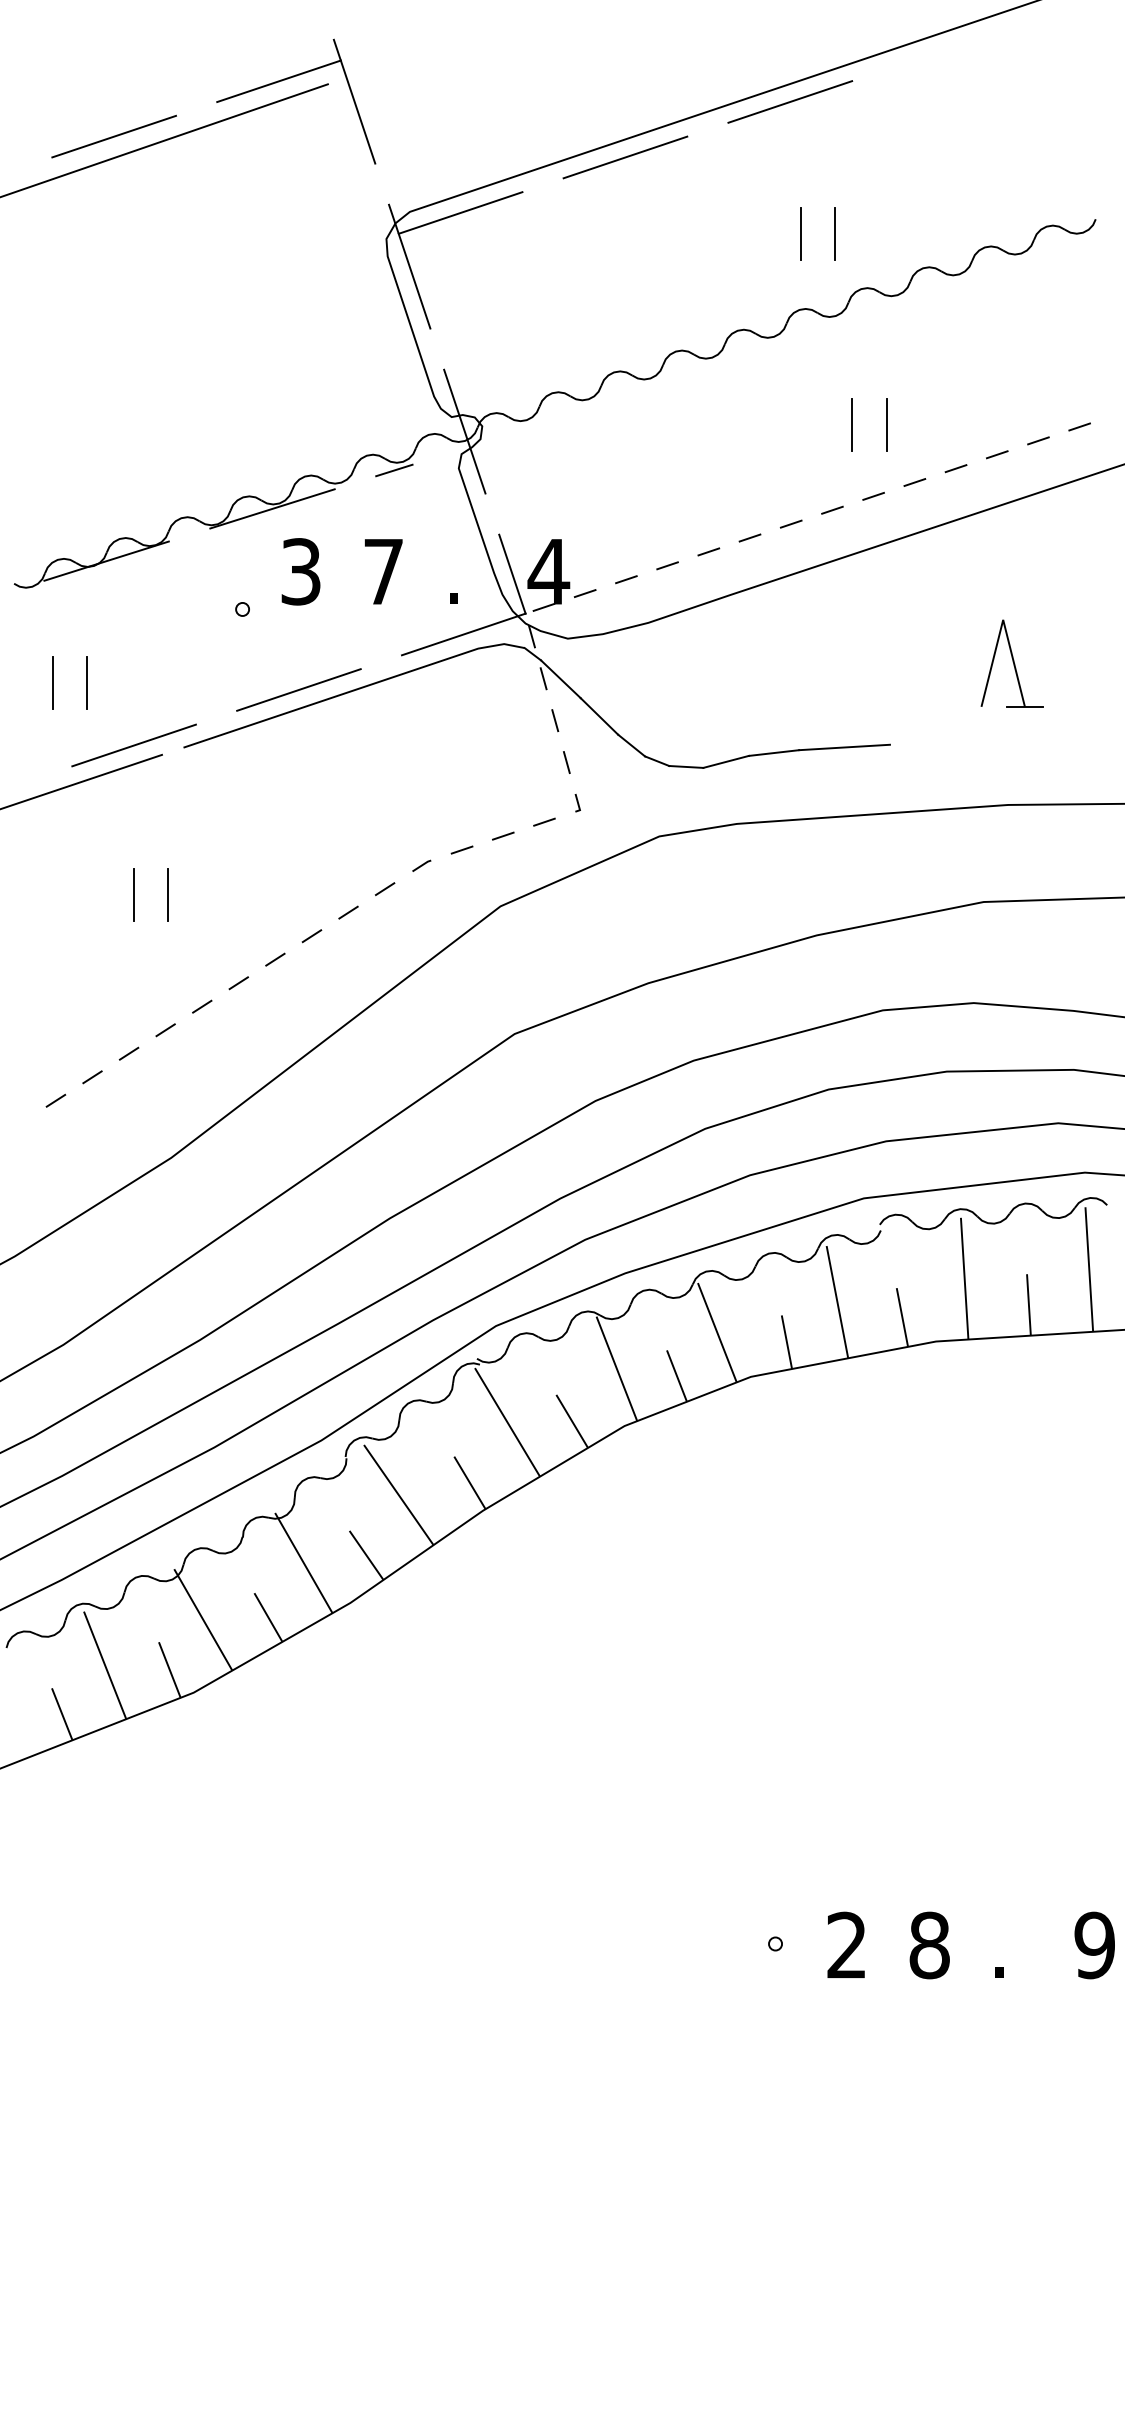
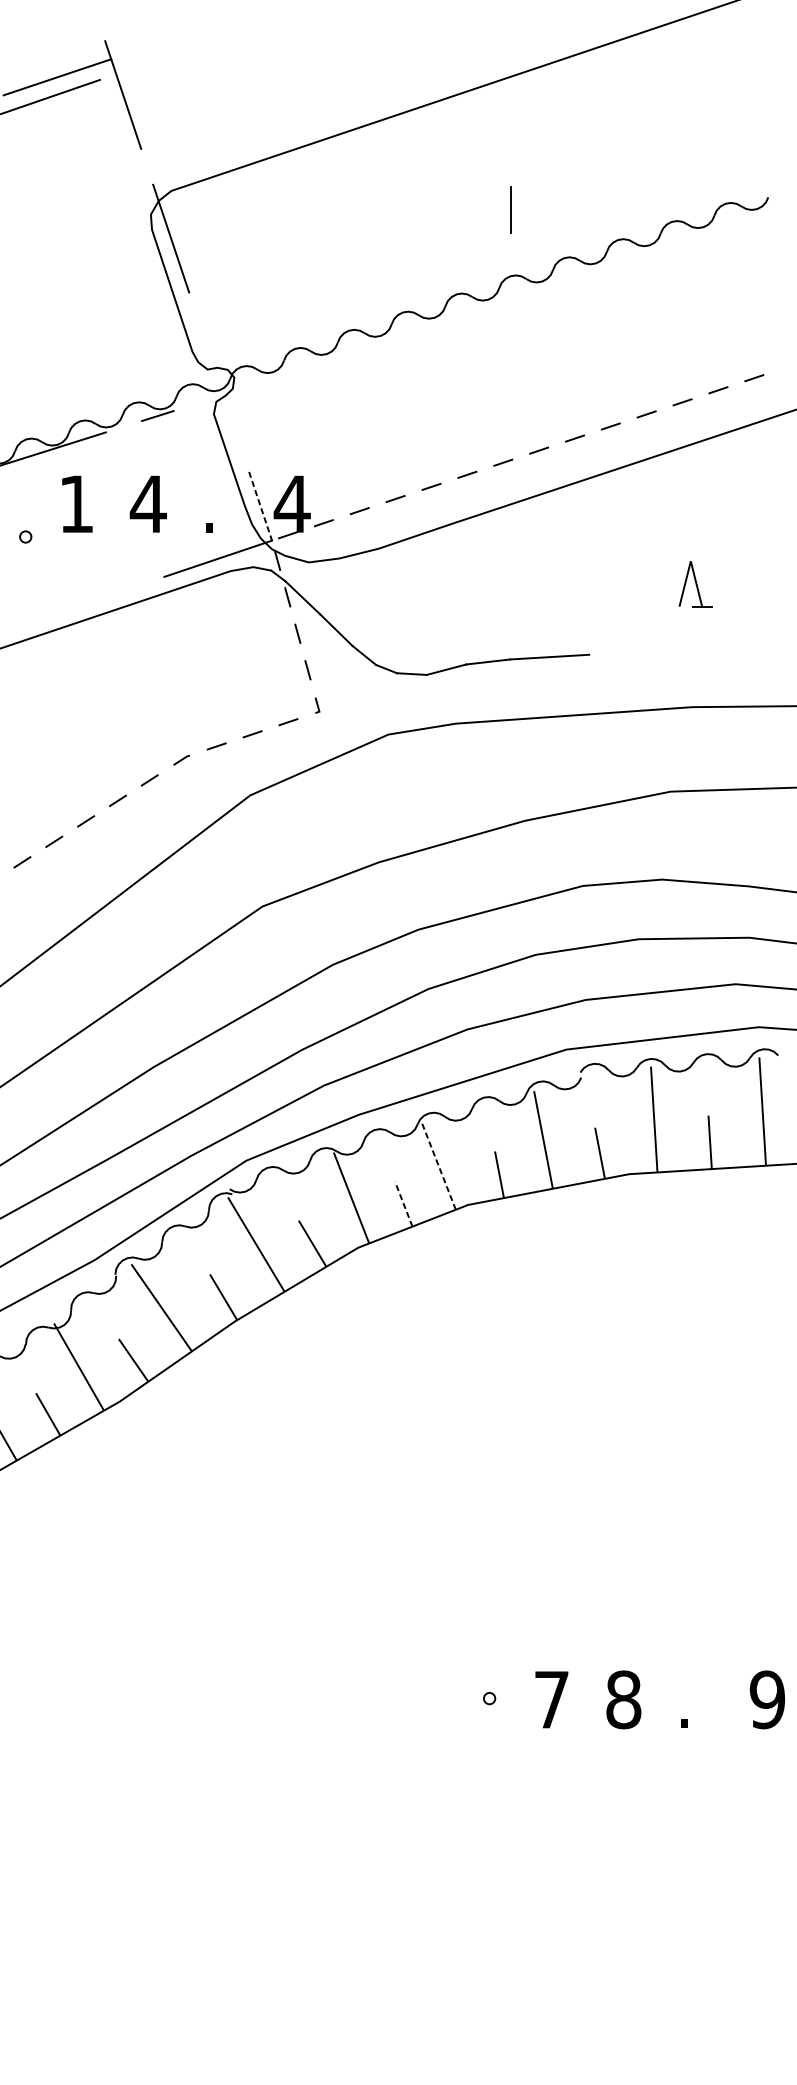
line: (790, 101) -> (502, 94), removed
line: (625, 157) -> (359, 143), removed
line: (460, 212) -> (215, 191), removed
line: (835, 233) -> (541, 209), removed
line: (851, 424) -> (555, 376), removed
line: (886, 425) -> (586, 376), removed
line: (464, 431) -> (218, 382), removed
text: (300, 571) -> (76, 503), 3 -> 1
text: (383, 571) -> (148, 503), 7 -> 4
line: (512, 574) -> (260, 506), solid -> dashed
part: (1011, 663) -> (694, 584), size x0.6
line: (298, 689) -> (74, 606), removed
line: (717, 1332) -> (439, 1166), solid -> dashed
line: (677, 1376) -> (404, 1204), solid -> dashed
text: (846, 1944) -> (551, 1699), 2 -> 7

